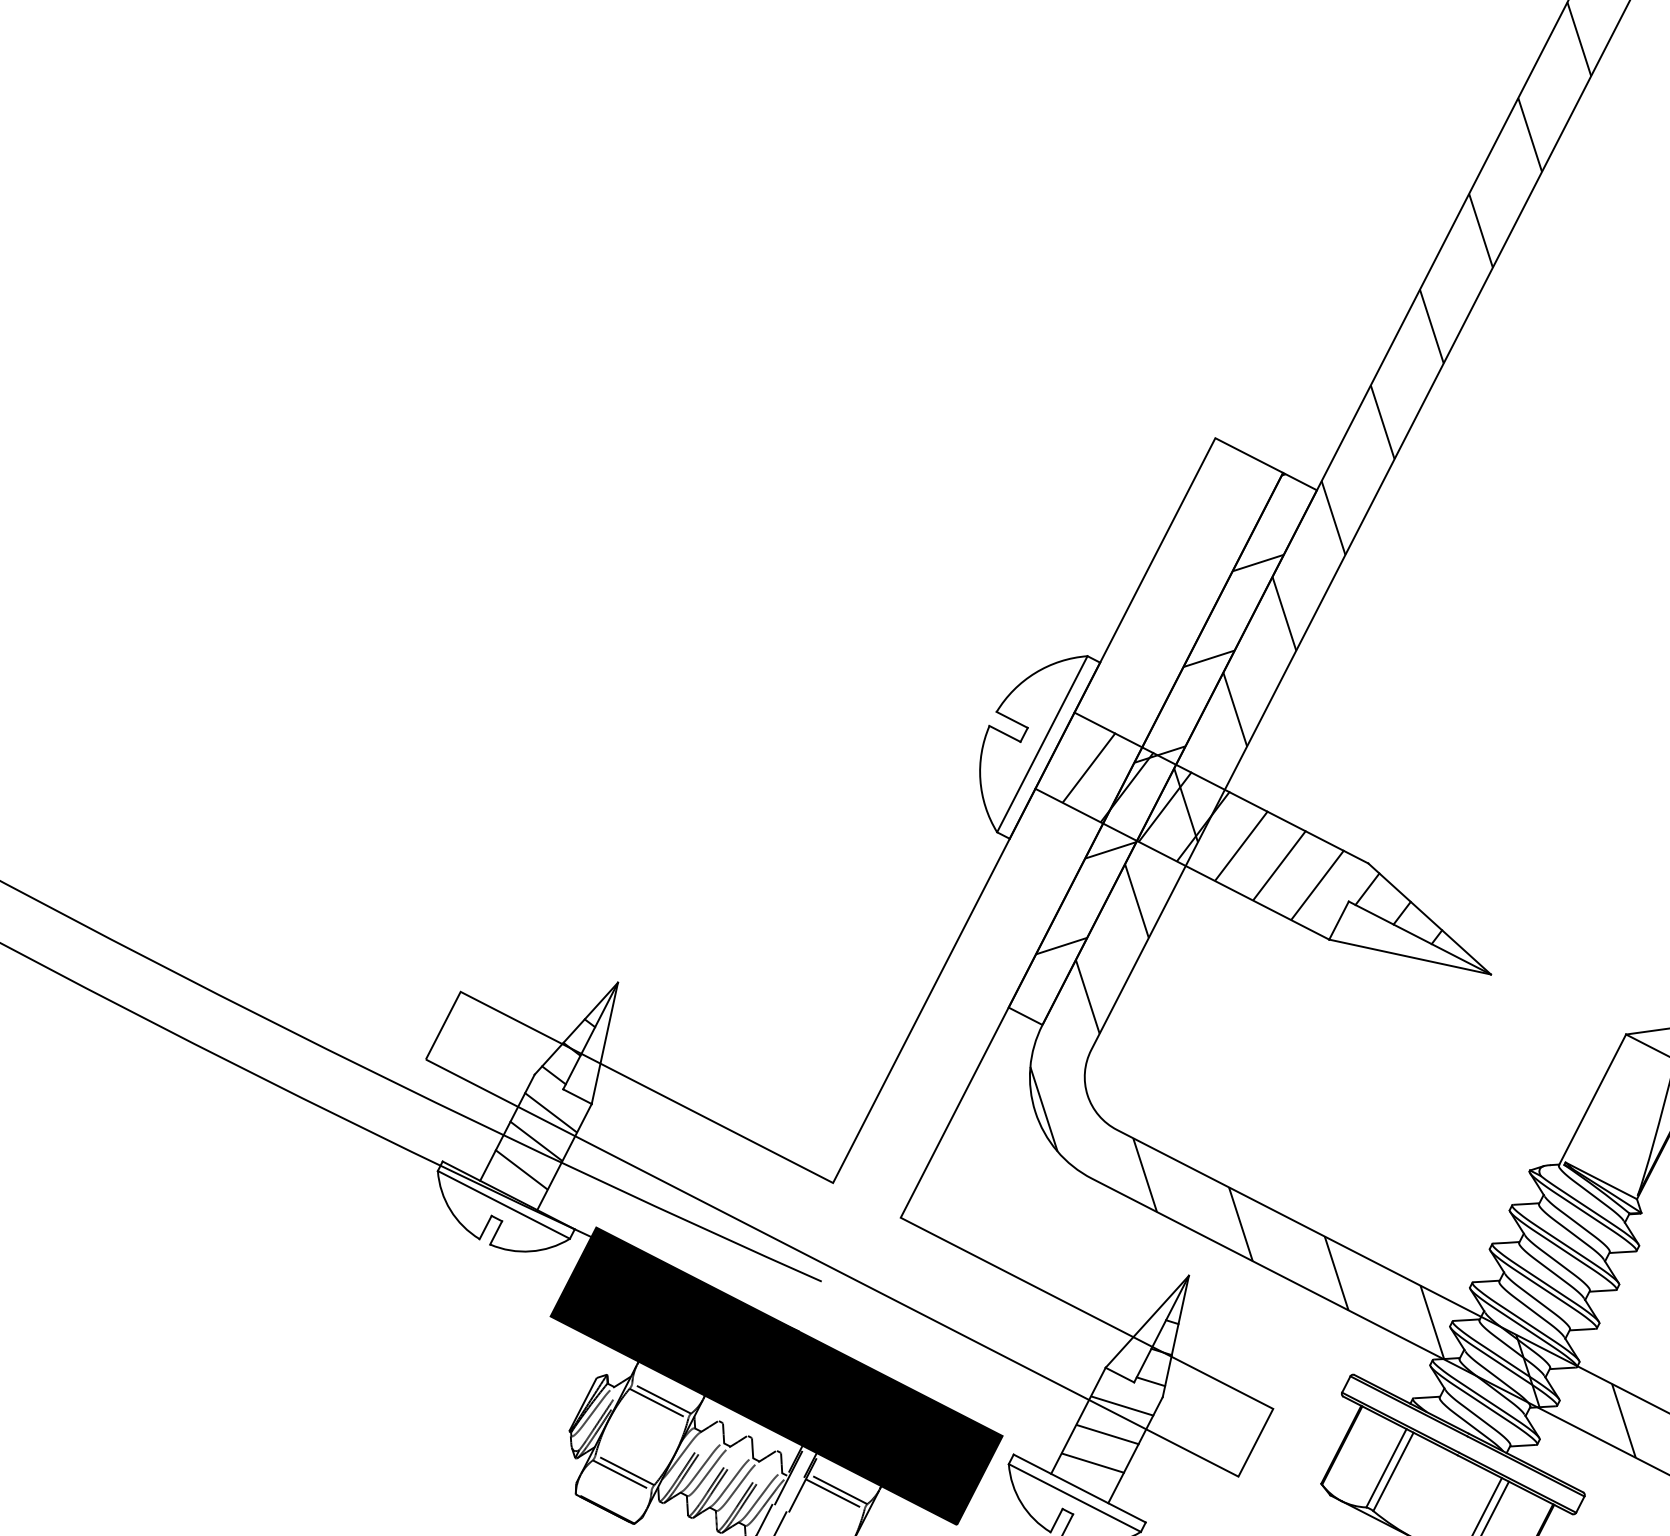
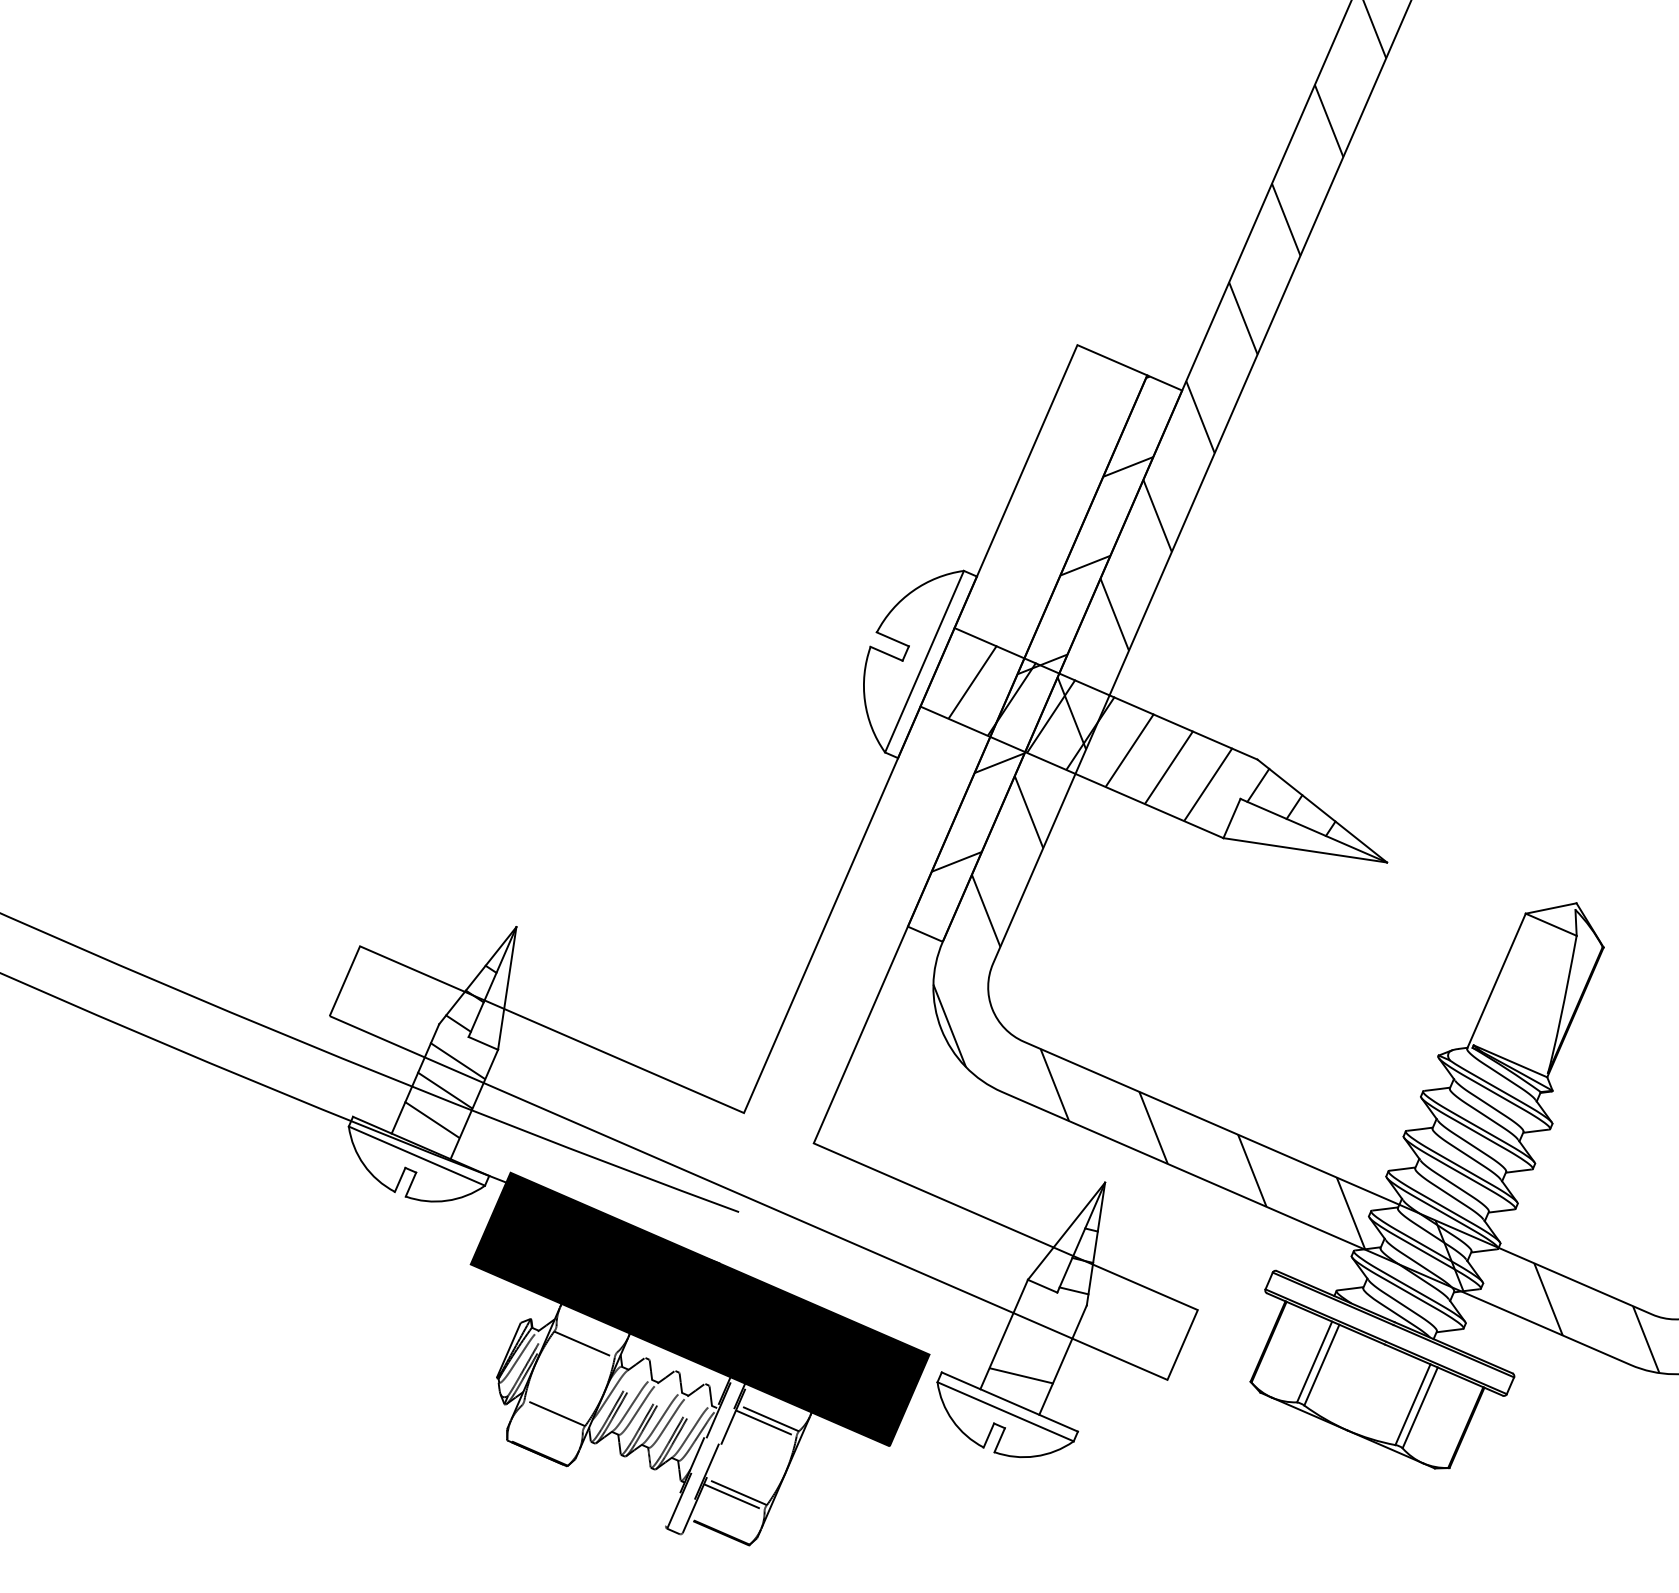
line: (661, 1398) -> (586, 1339), removed
line: (1122, 1405) -> (1047, 1316), removed
line: (1107, 1433) -> (1034, 1345), removed
line: (622, 1475) -> (552, 1418), removed

